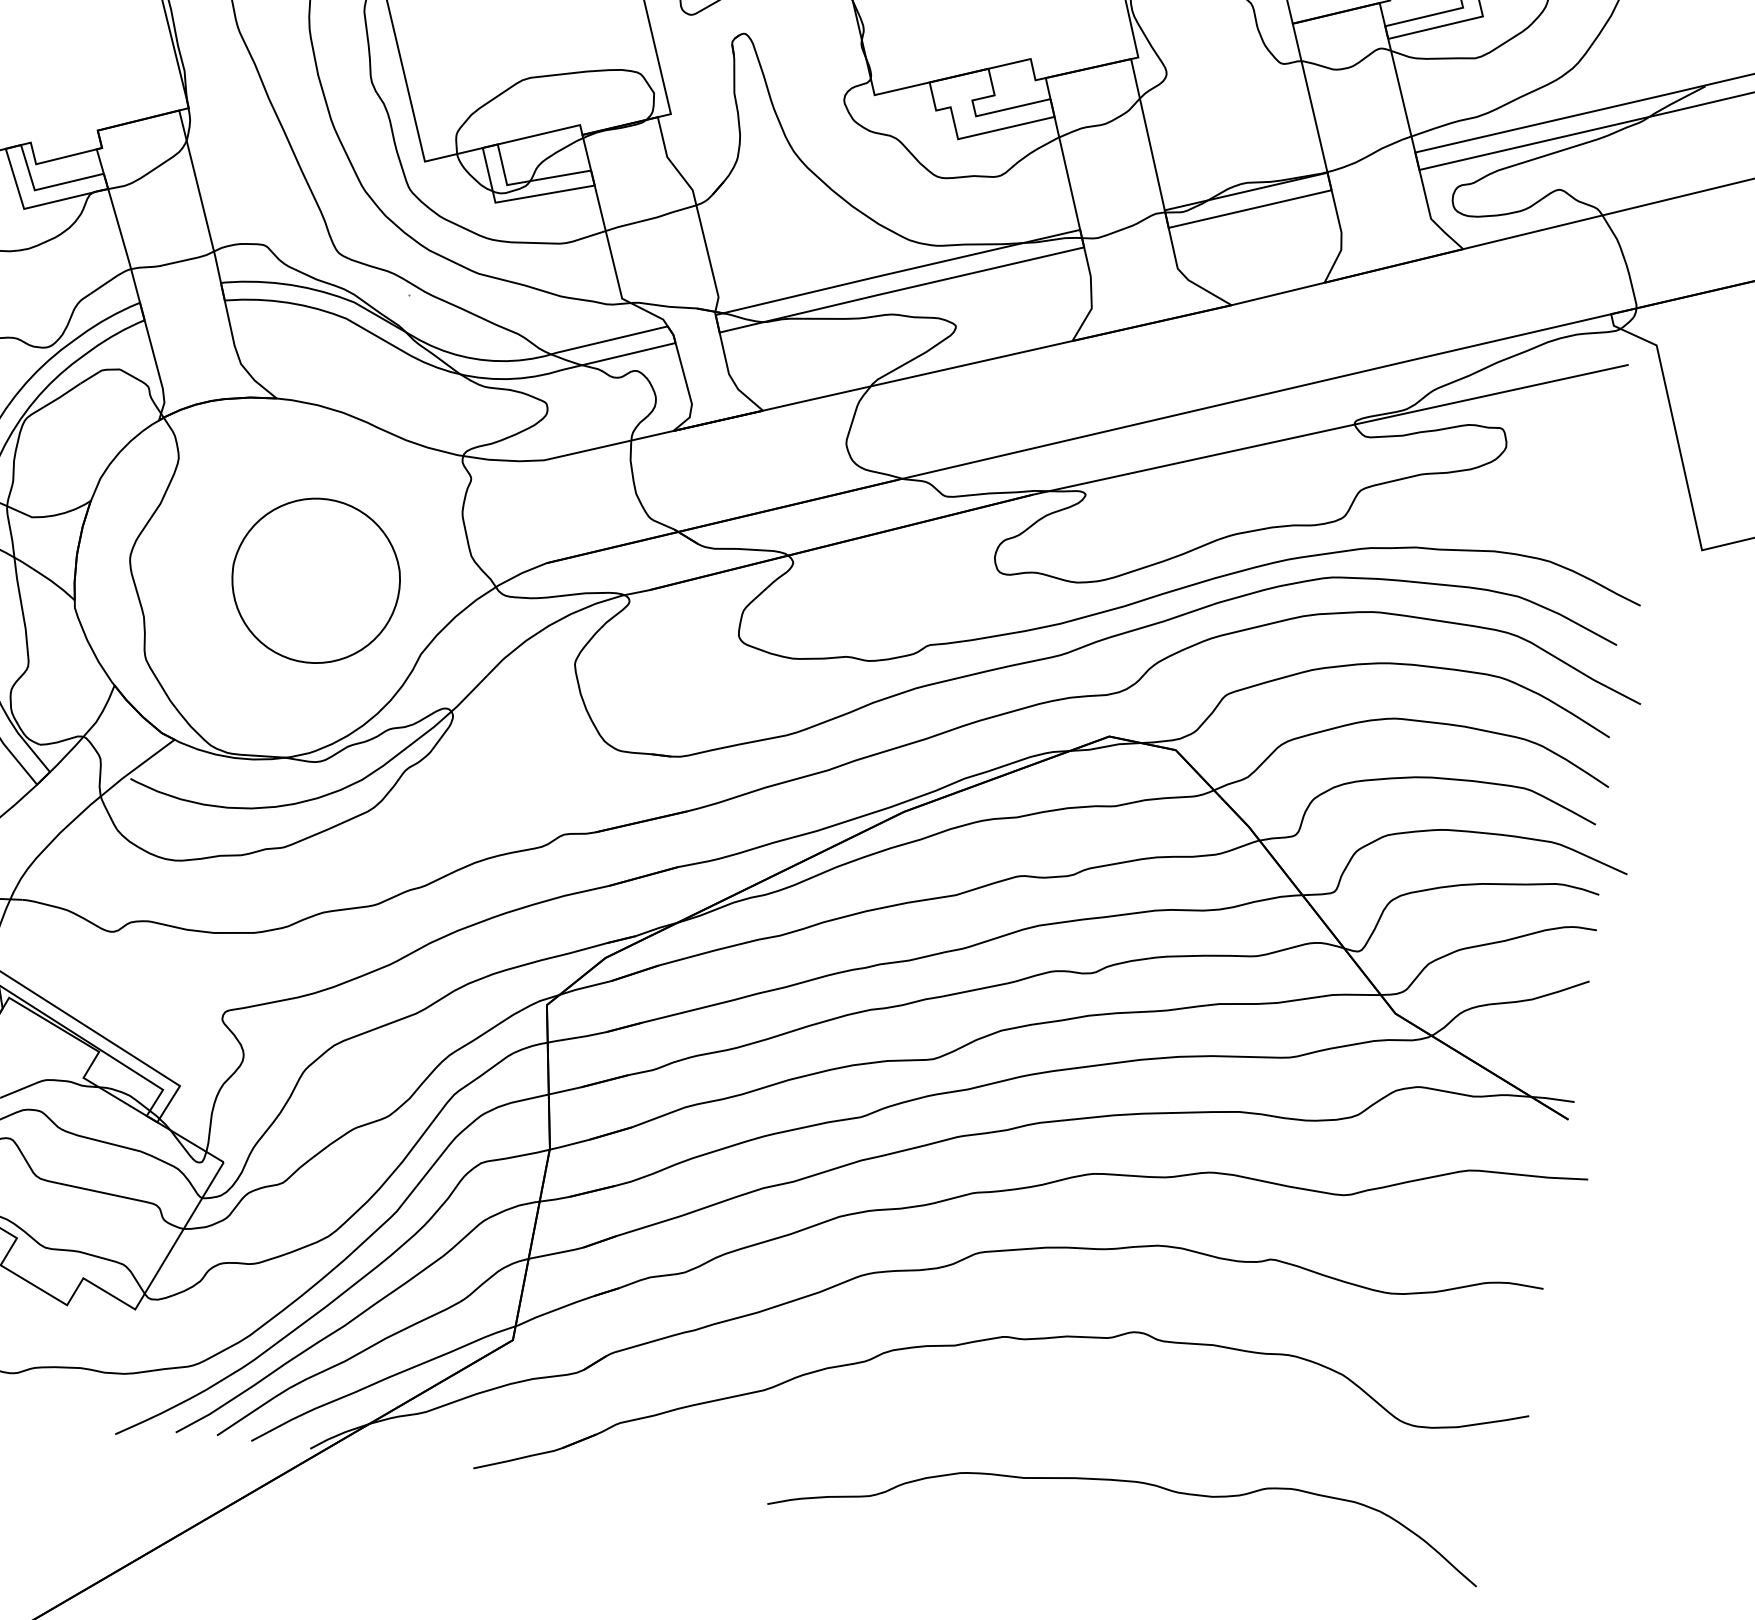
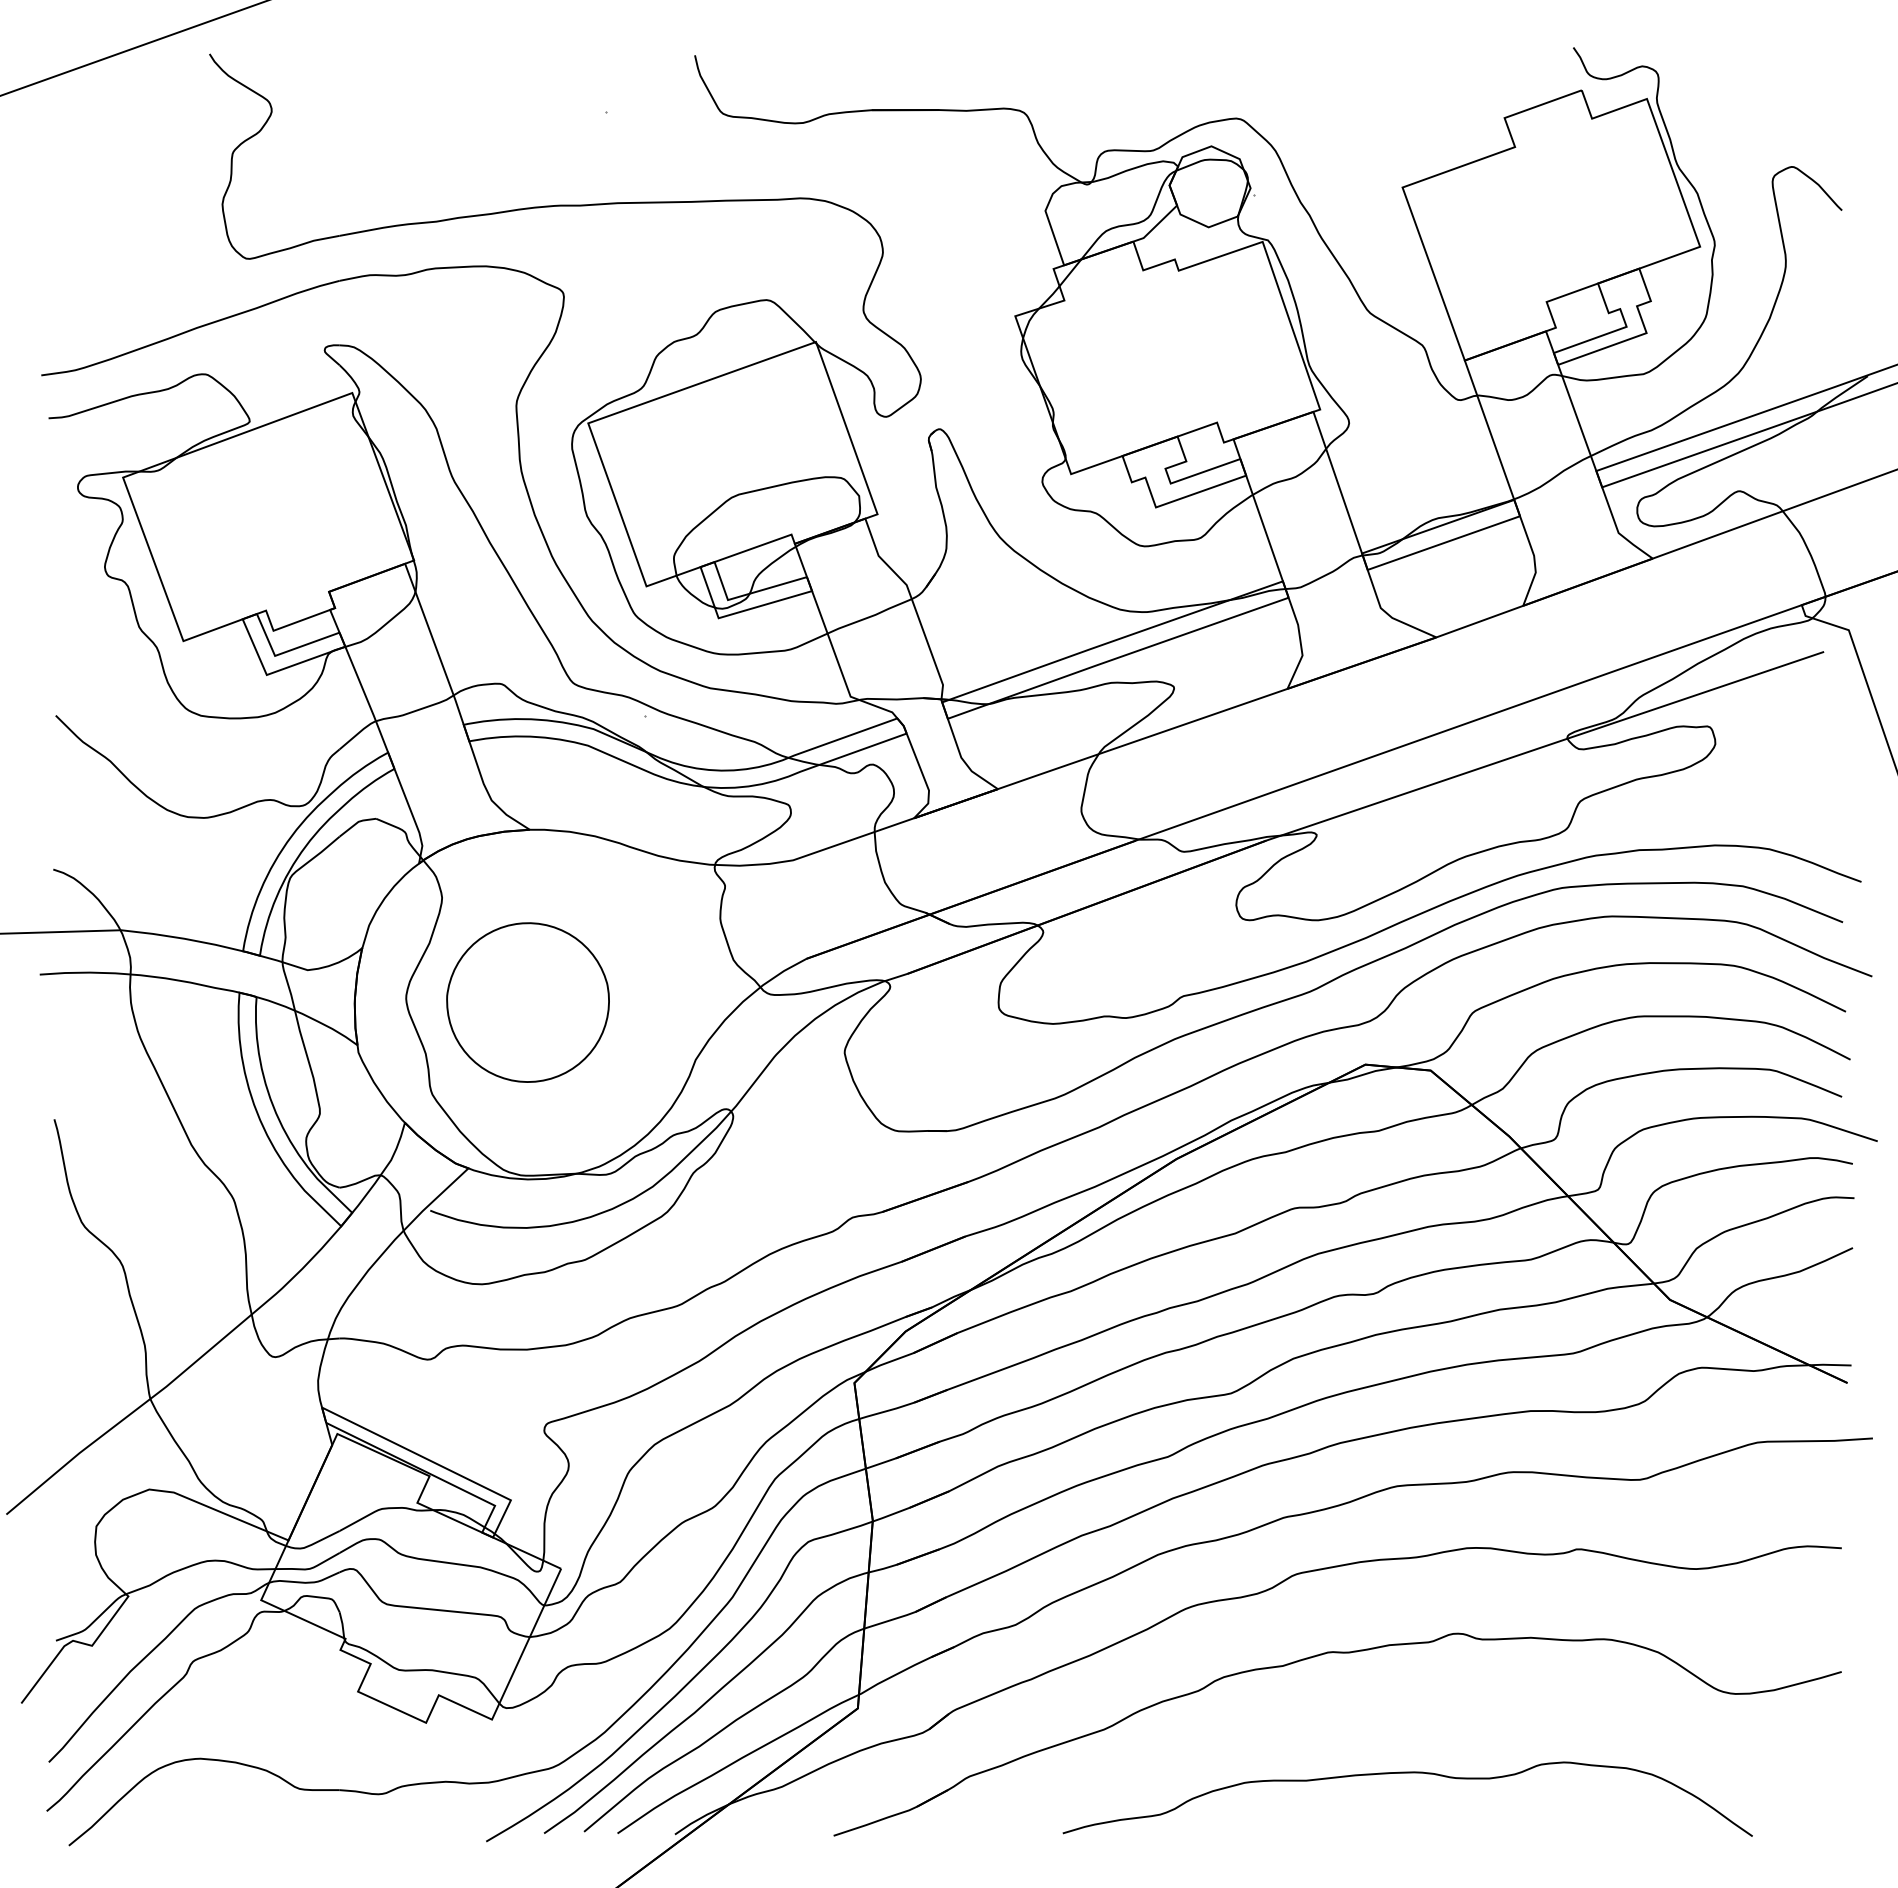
part: (315, 580) -> (527, 1002), moved
curve: (1128, 1482) -> (1407, 1773), moved

